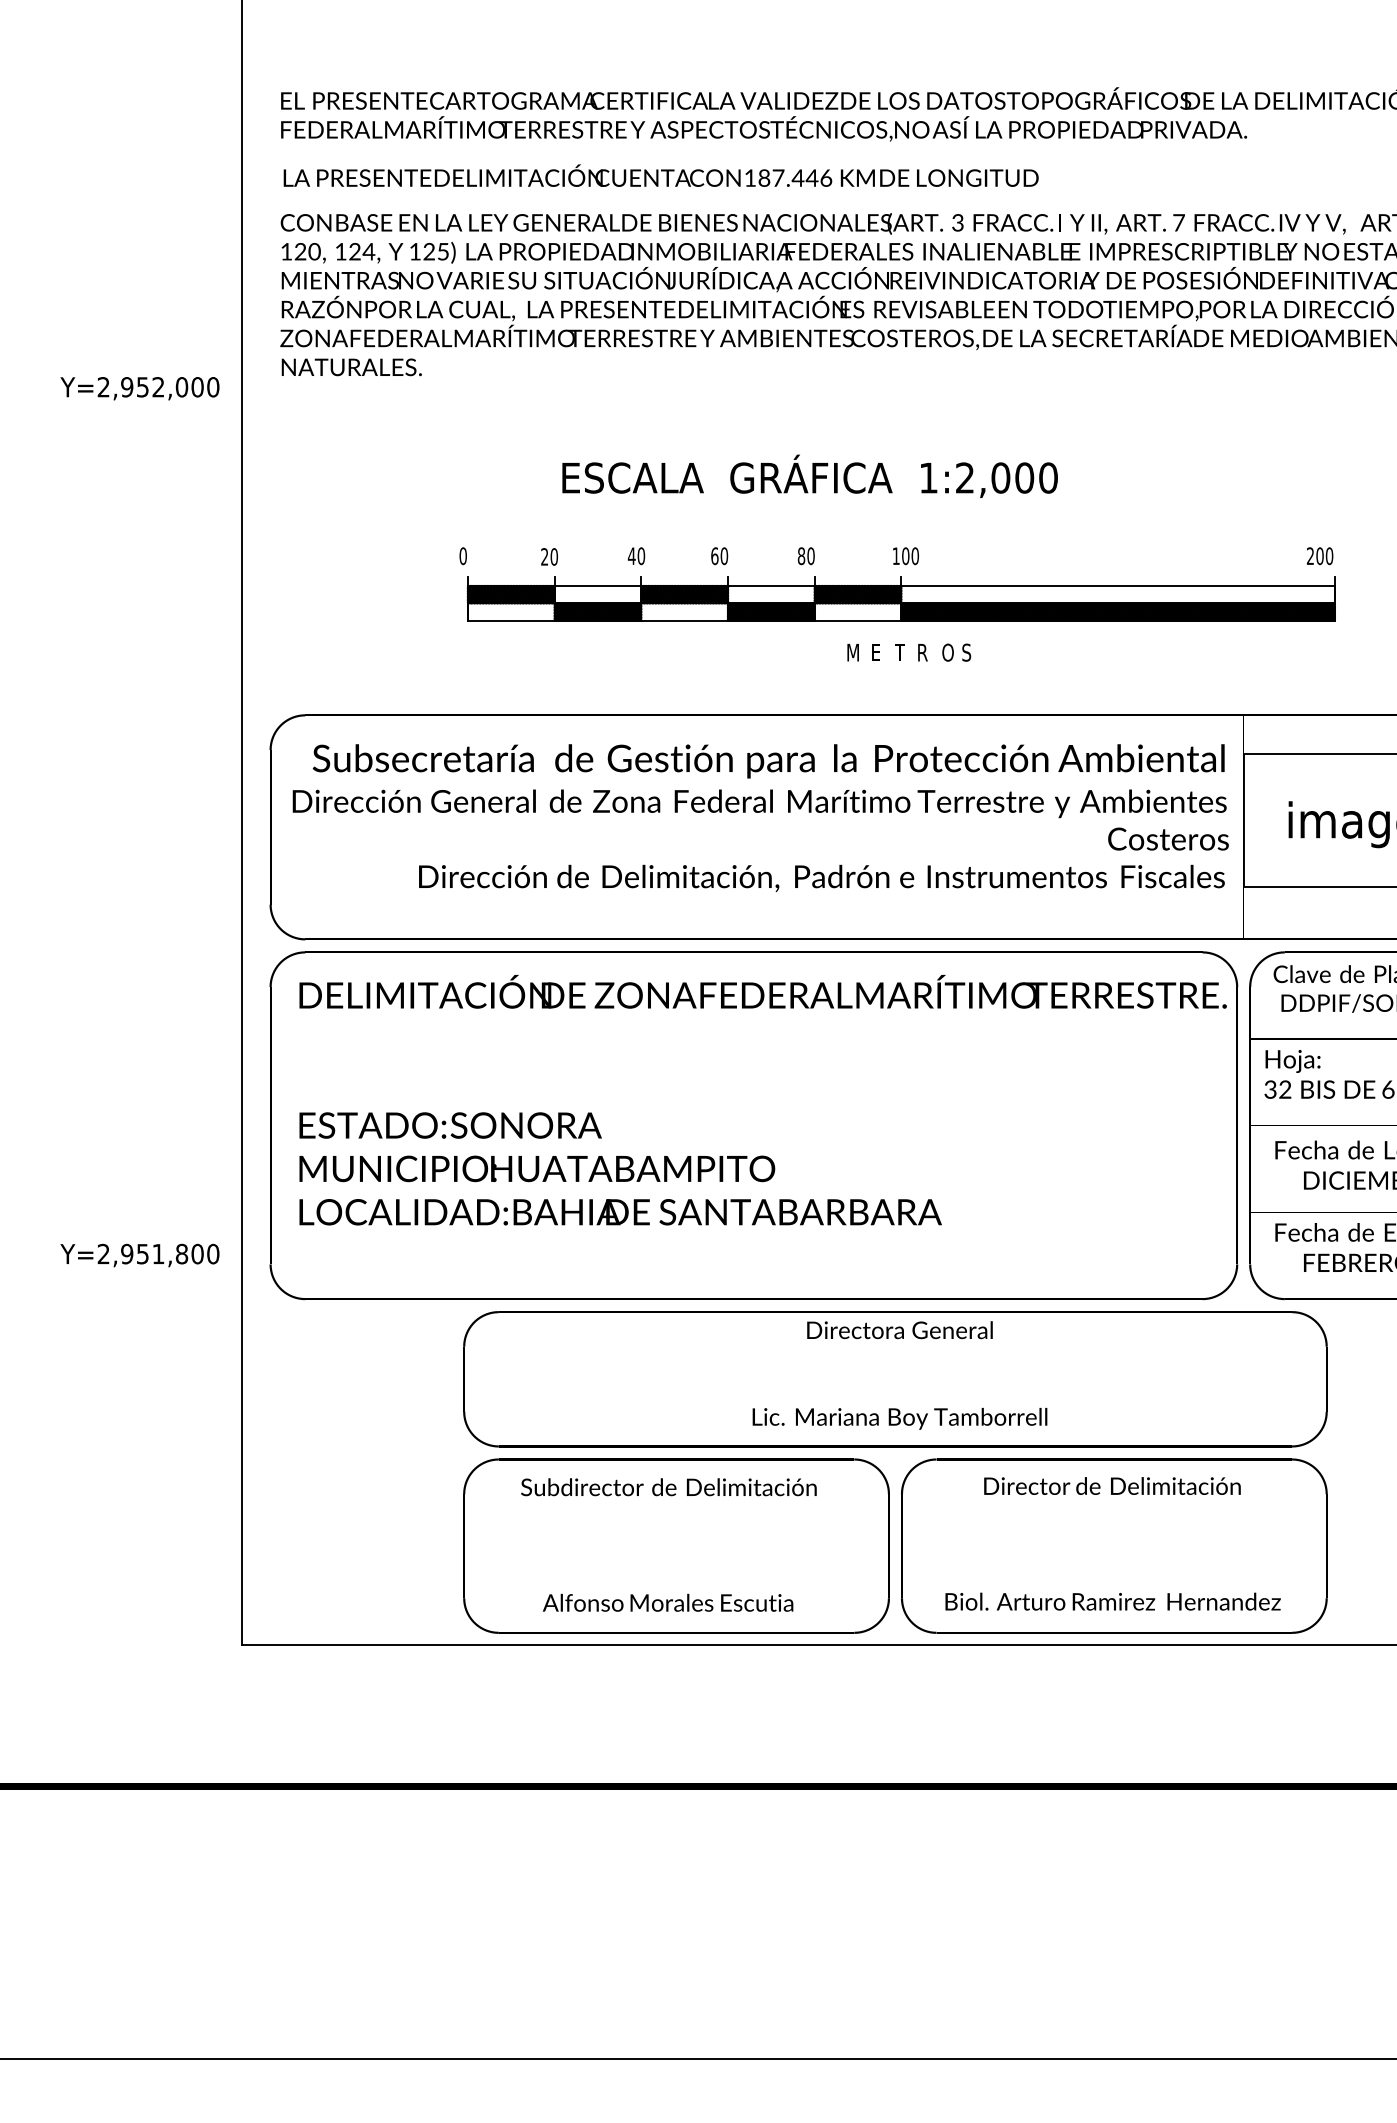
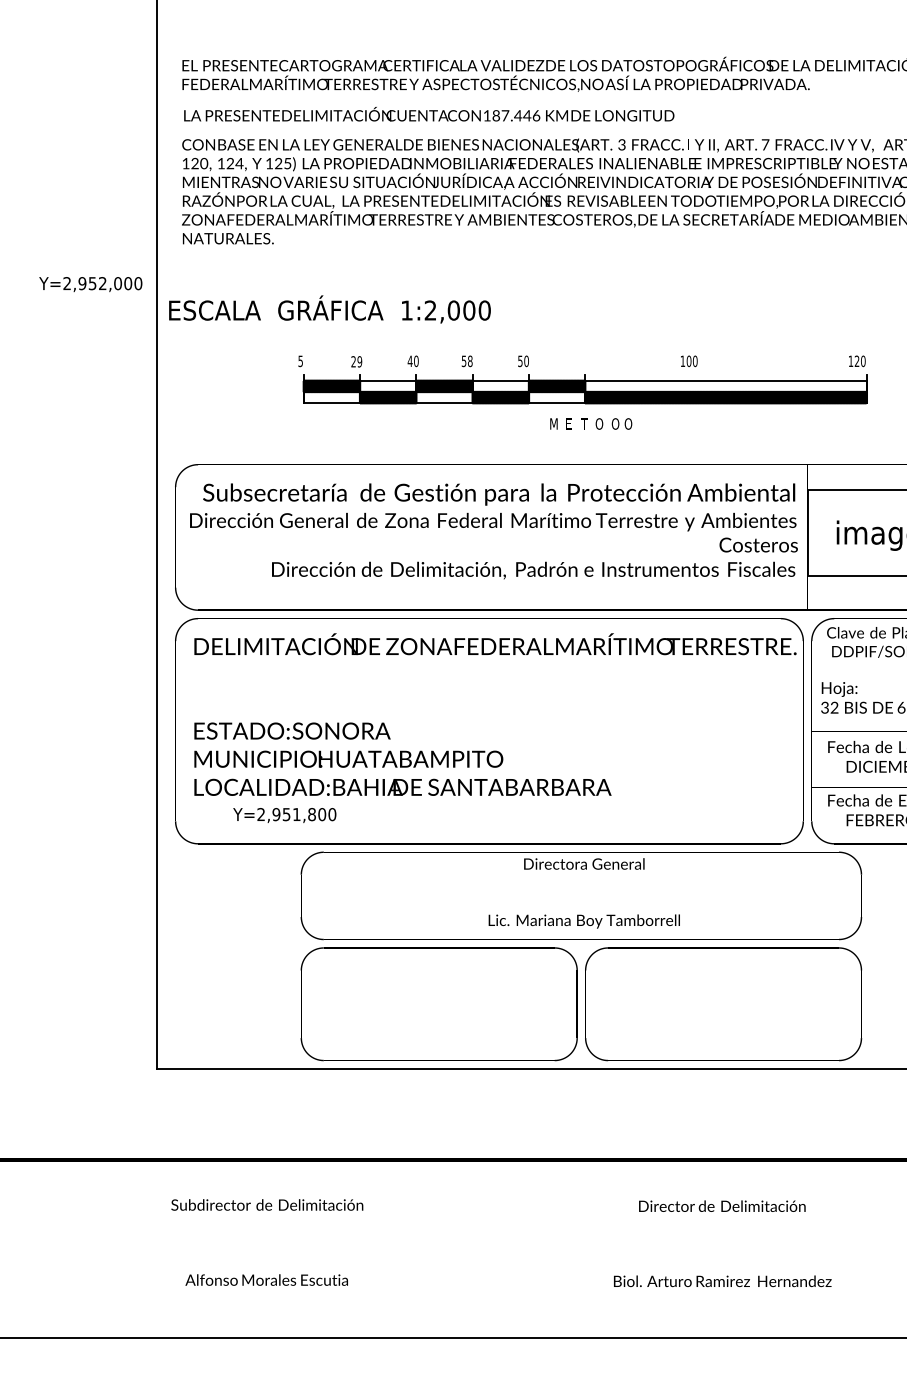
text: (139, 388) -> (90, 284), moved
text: (809, 476) -> (329, 309), moved
text: (462, 556) -> (300, 361), 0 -> 5
text: (553, 556) -> (359, 361), 20 -> 29
text: (718, 556) -> (466, 361), 60 -> 58
text: (801, 556) -> (520, 361), 80 -> 50
text: (906, 556) -> (689, 361), moved
text: (1314, 556) -> (853, 361), 200 -> 120
text: (923, 651) -> (599, 423), R -> O
text: (967, 651) -> (628, 423), S -> O
text: (139, 1255) -> (284, 815), moved
text: (1112, 1543) -> (722, 1243), moved
text: (669, 1544) -> (267, 1242), moved

